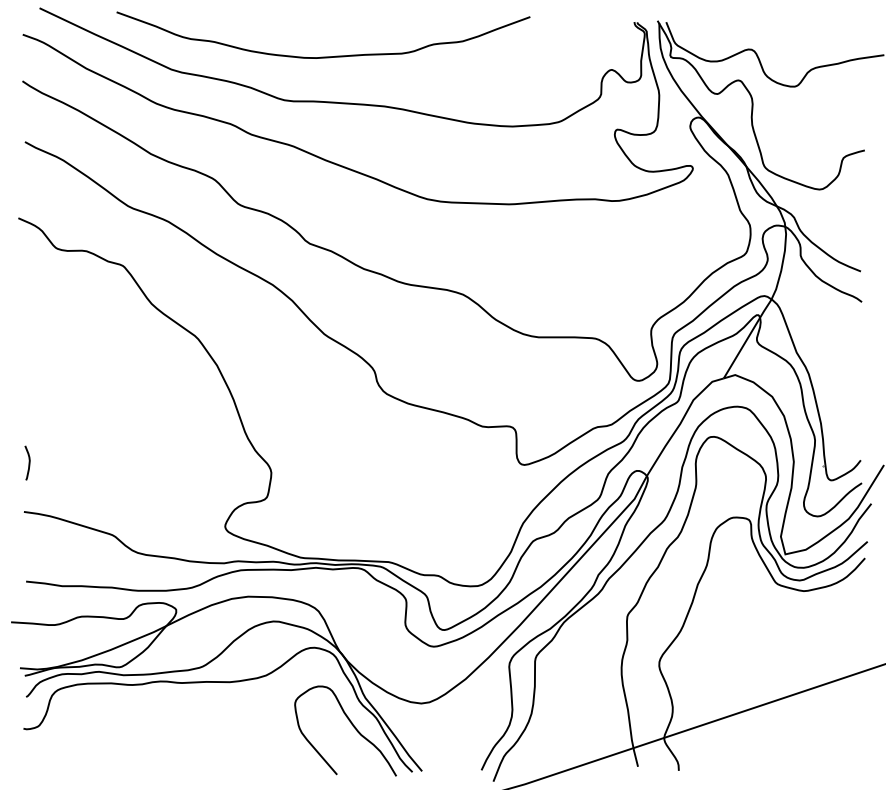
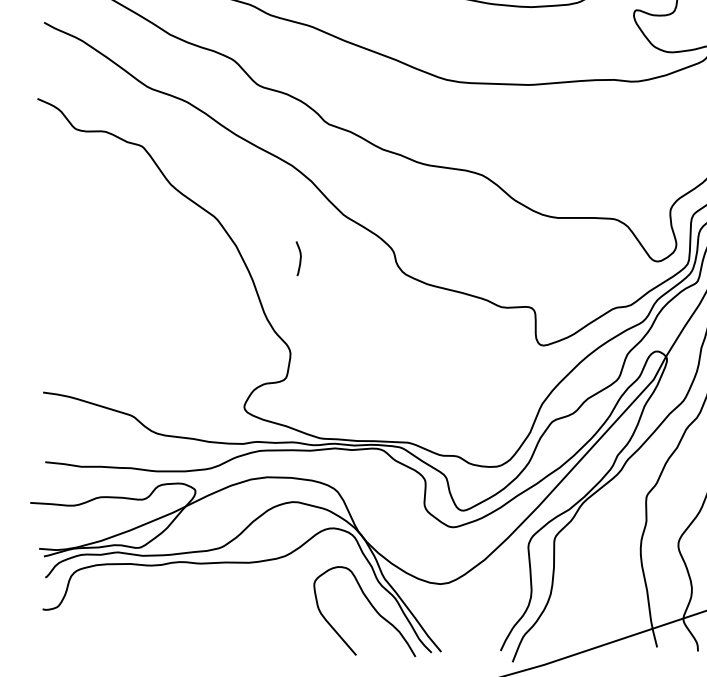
curve: (28, 462) -> (299, 258), moved

